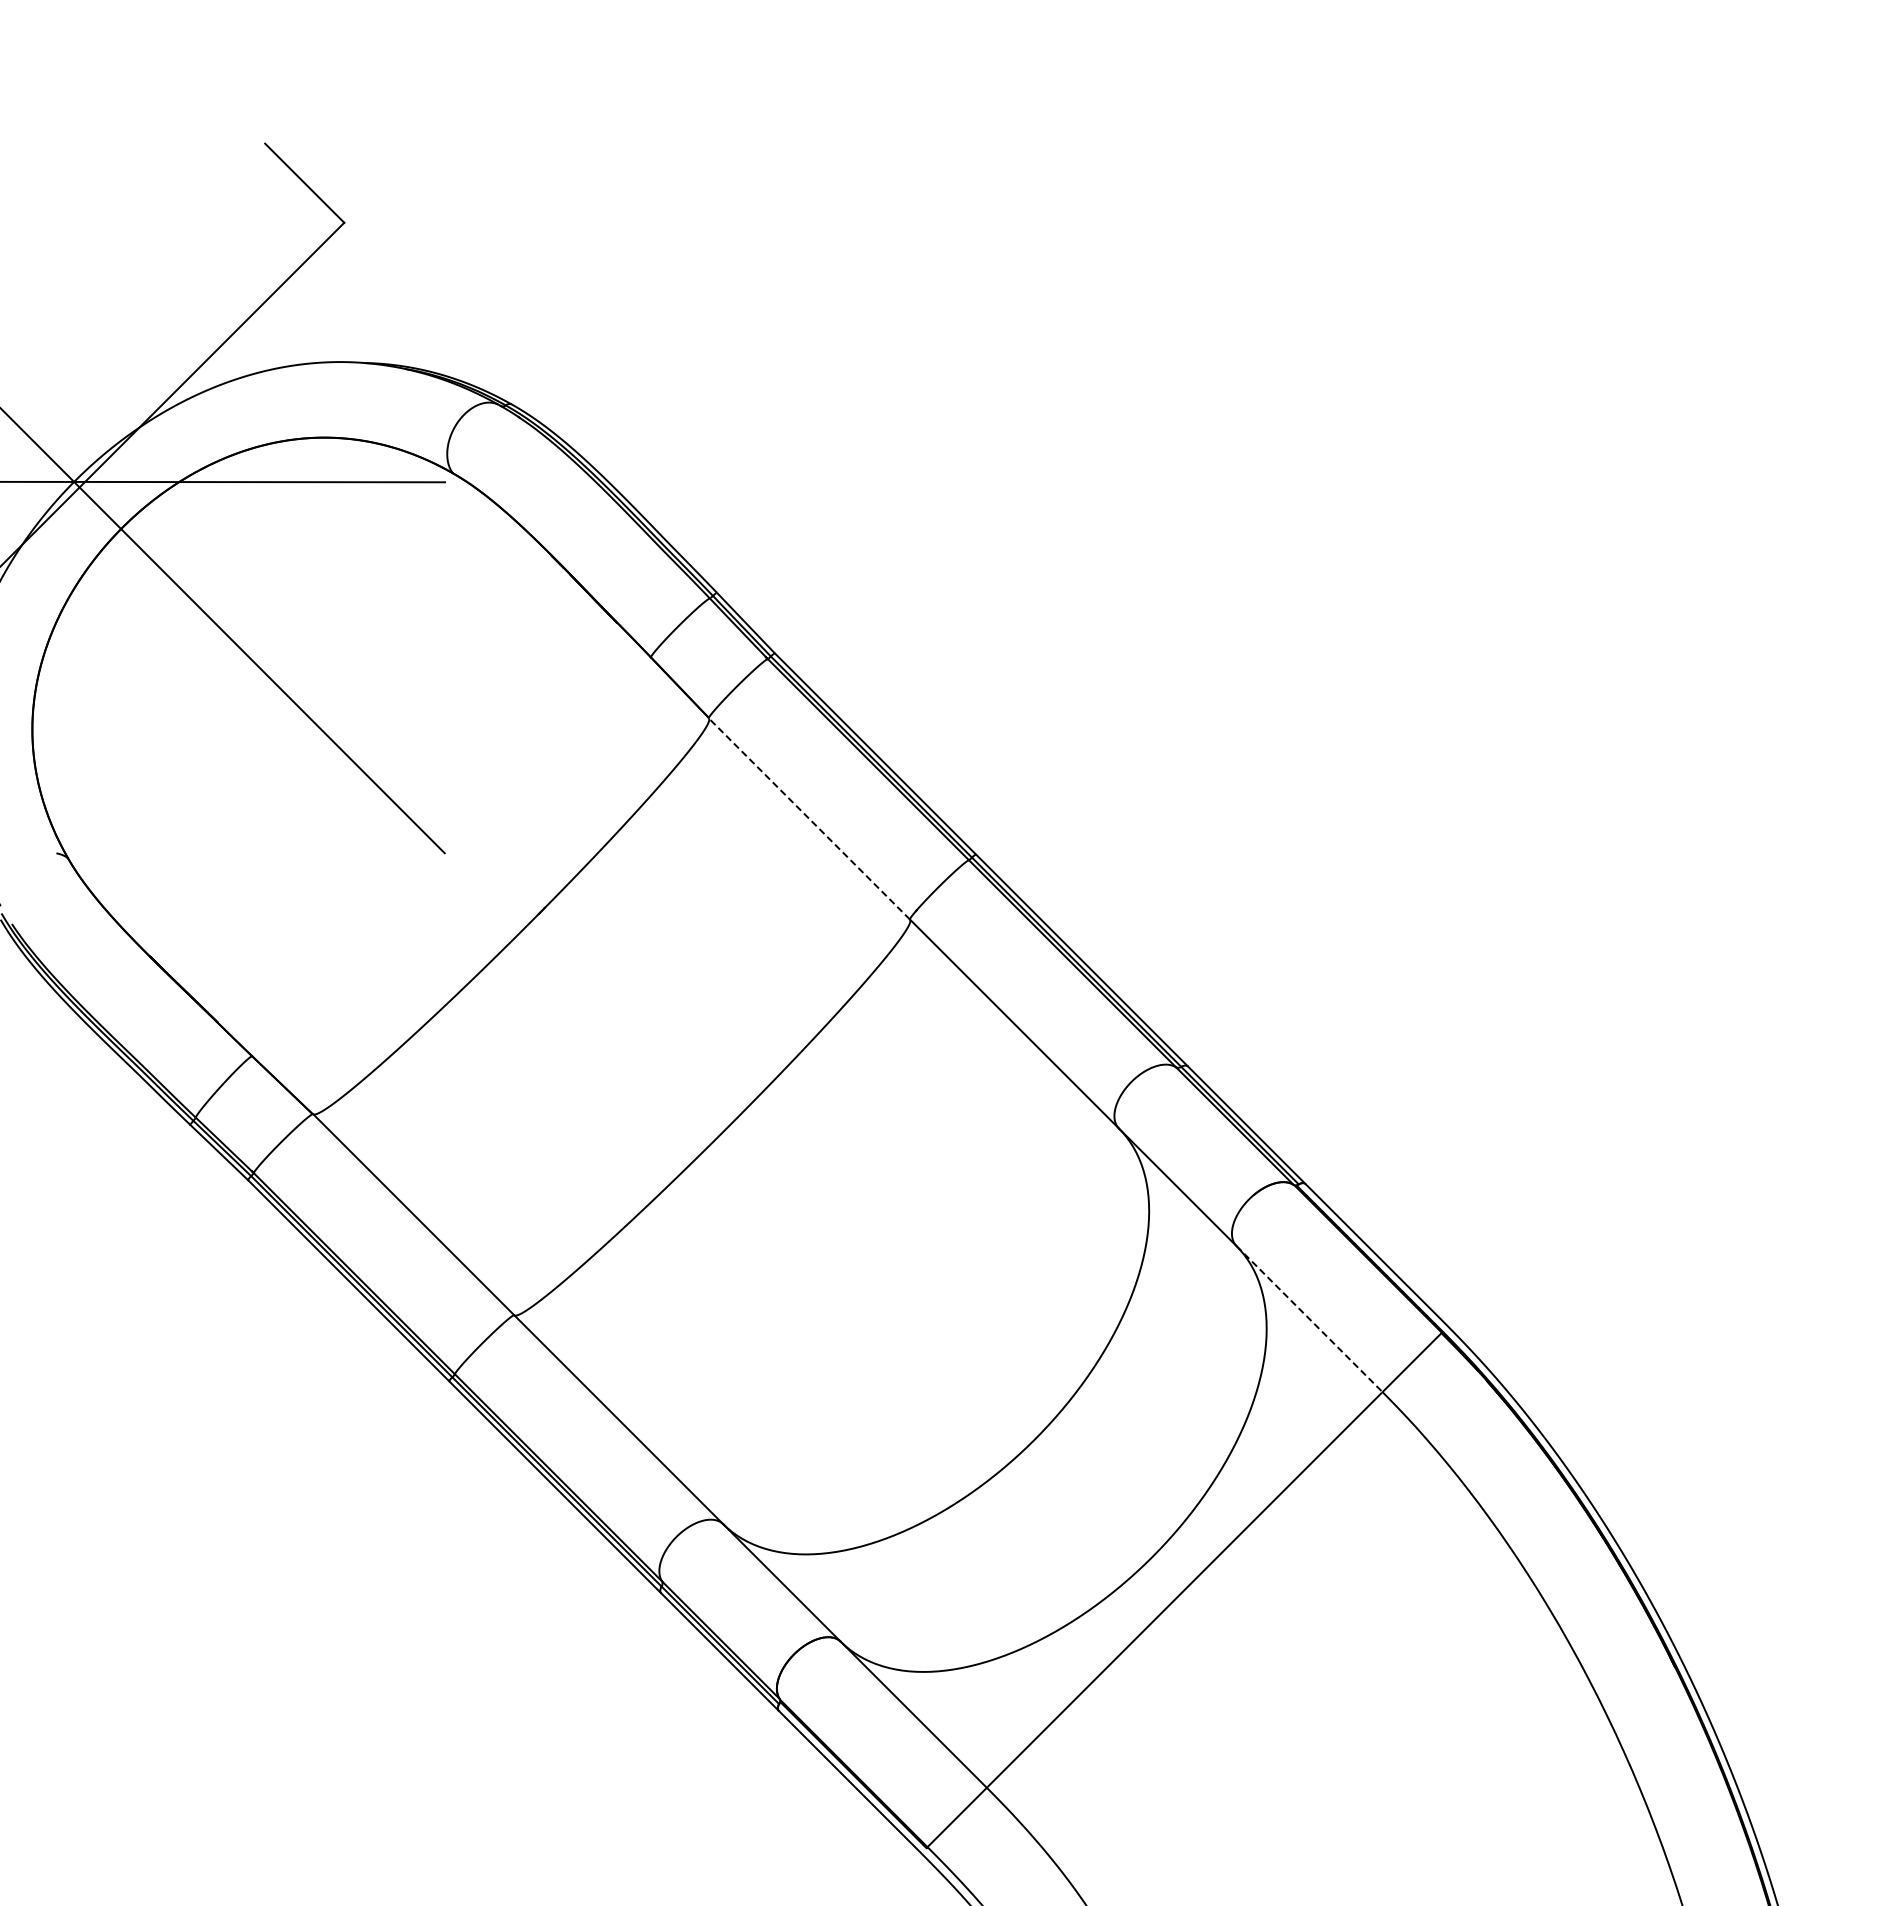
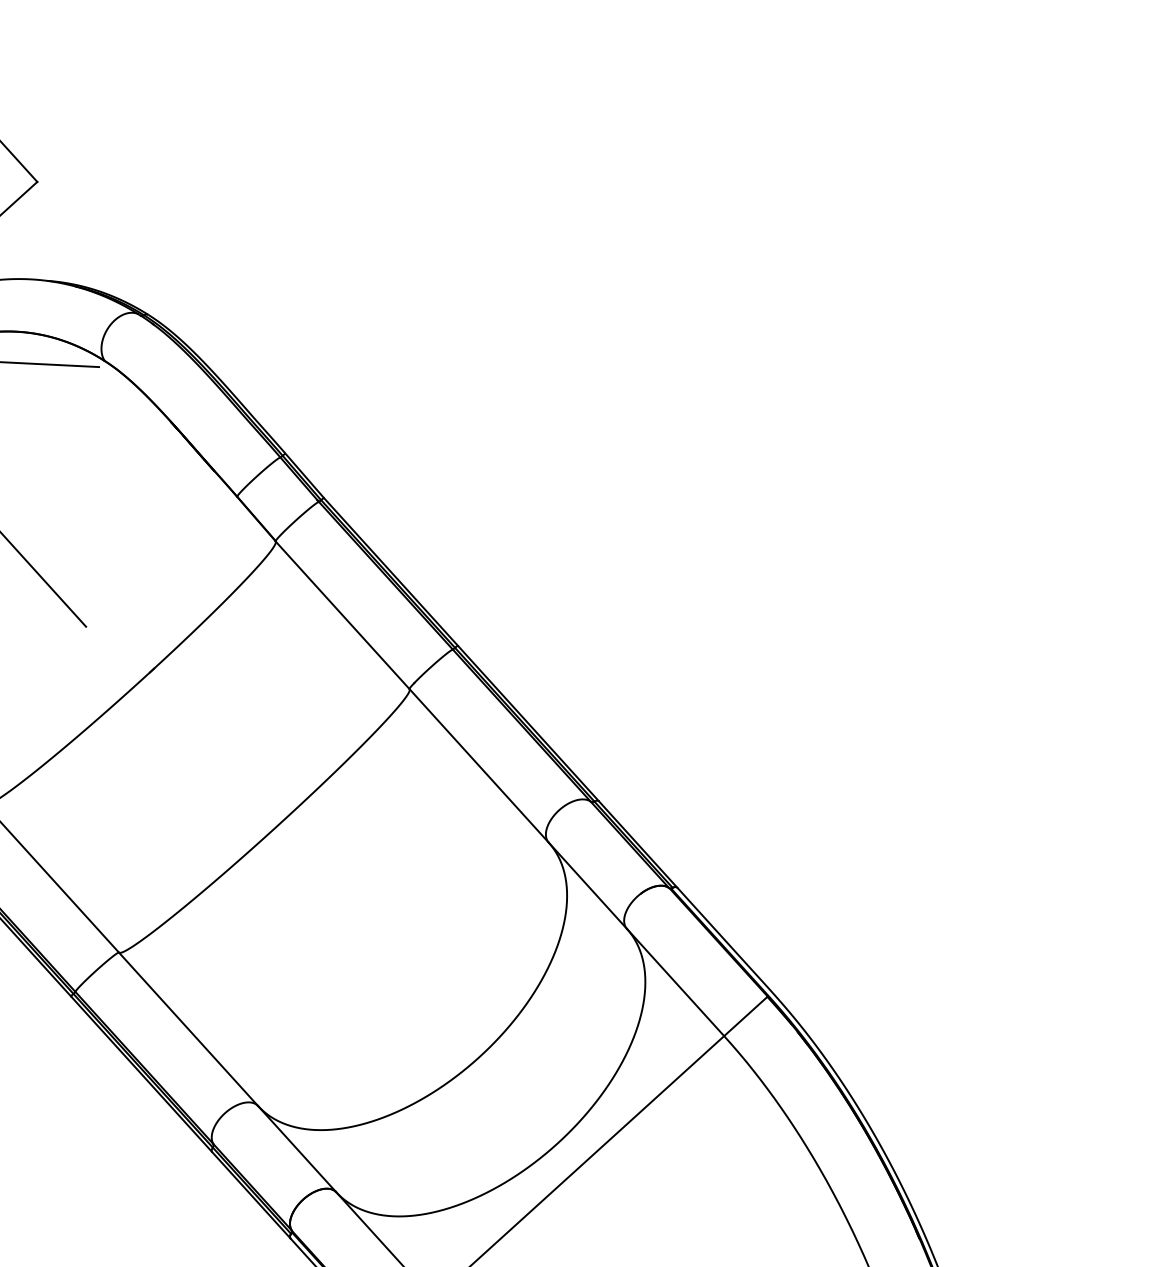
line: (809, 818) -> (342, 614), dashed -> solid
line: (1309, 1319) -> (675, 982), dashed -> solid

